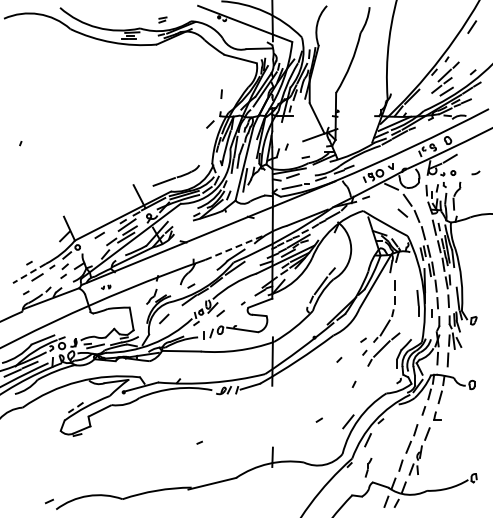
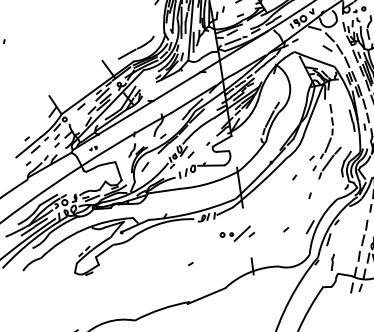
line: (234, 247) -> (193, 98), dashed -> solid
line: (29, 273) -> (28, 147), dashed -> solid
part: (260, 416) -> (237, 234), added

